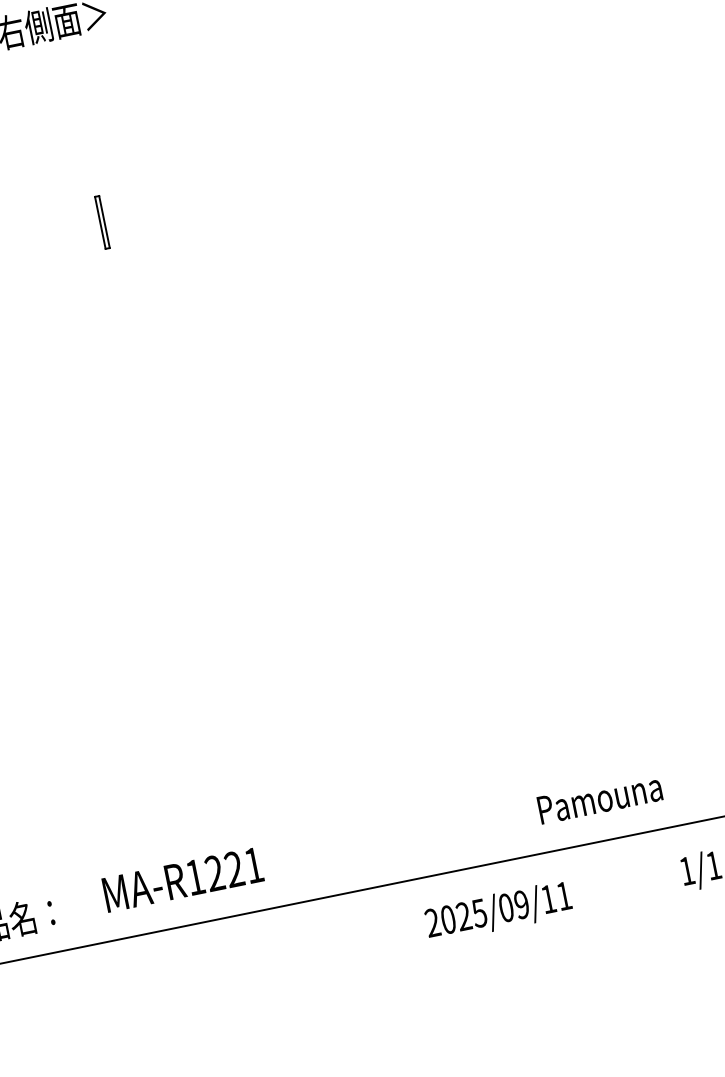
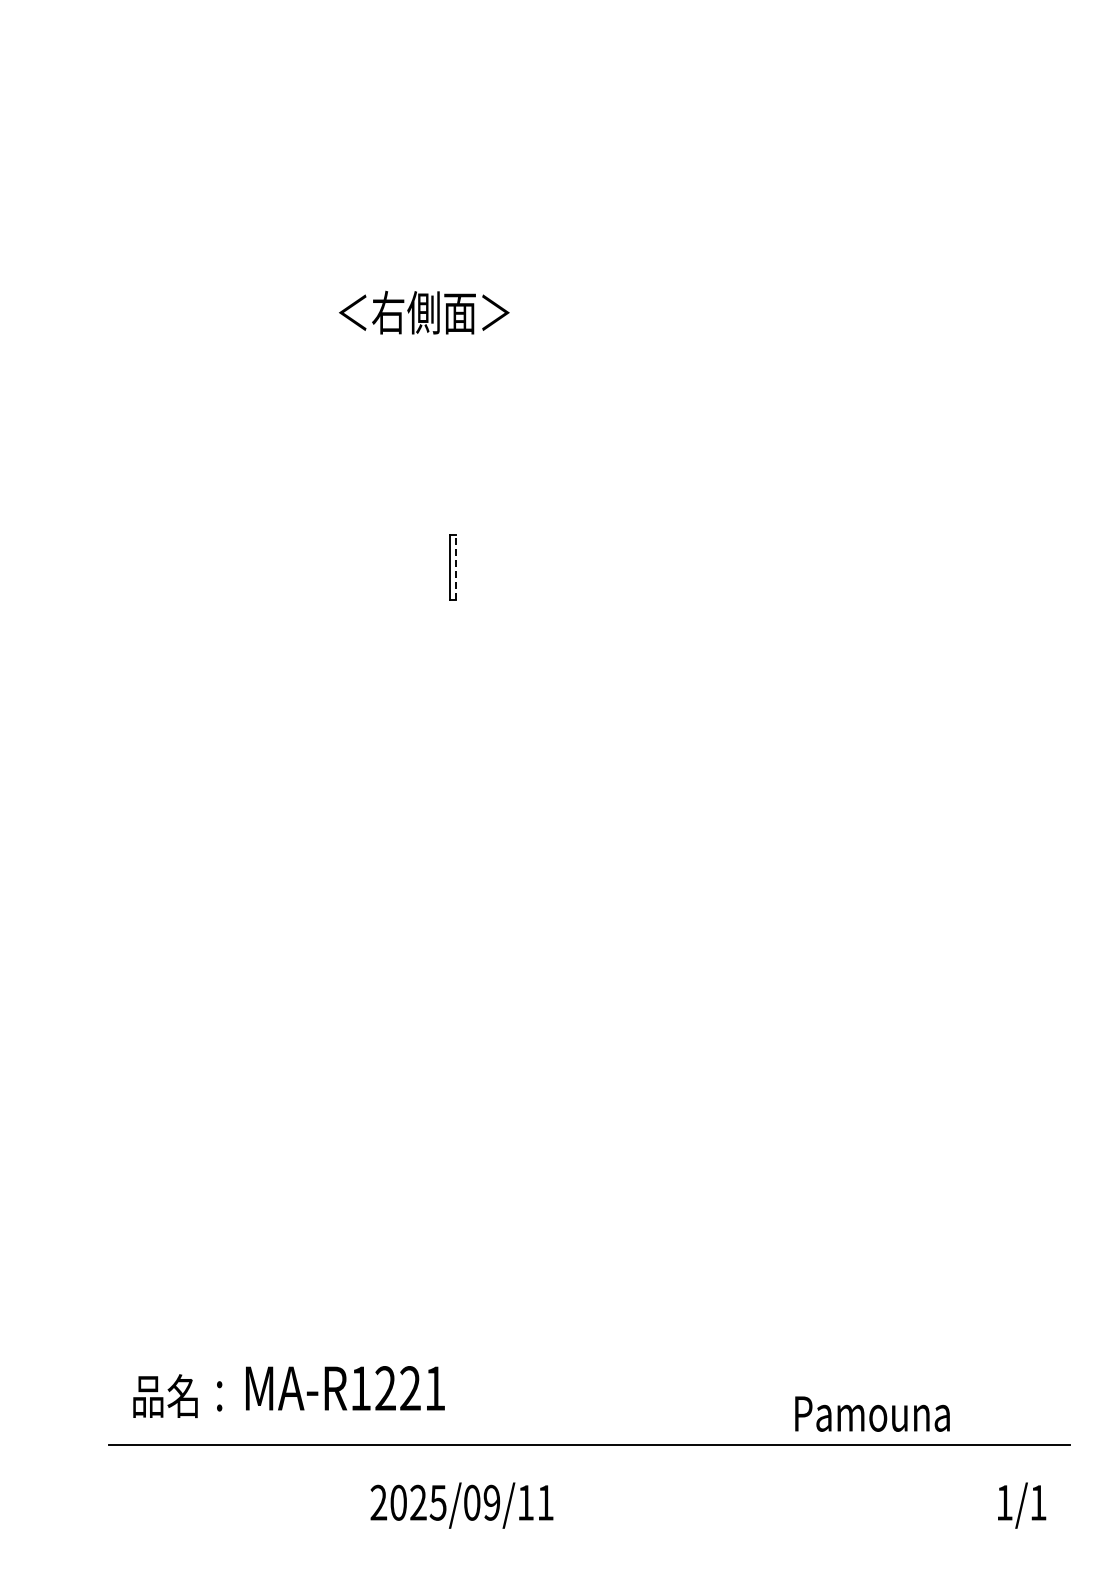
line: (104, 222) -> (455, 567), solid -> dashed
text: (599, 798) -> (872, 1413), moved
text: (183, 879) -> (345, 1388), moved
text: (498, 911) -> (461, 1505), moved

